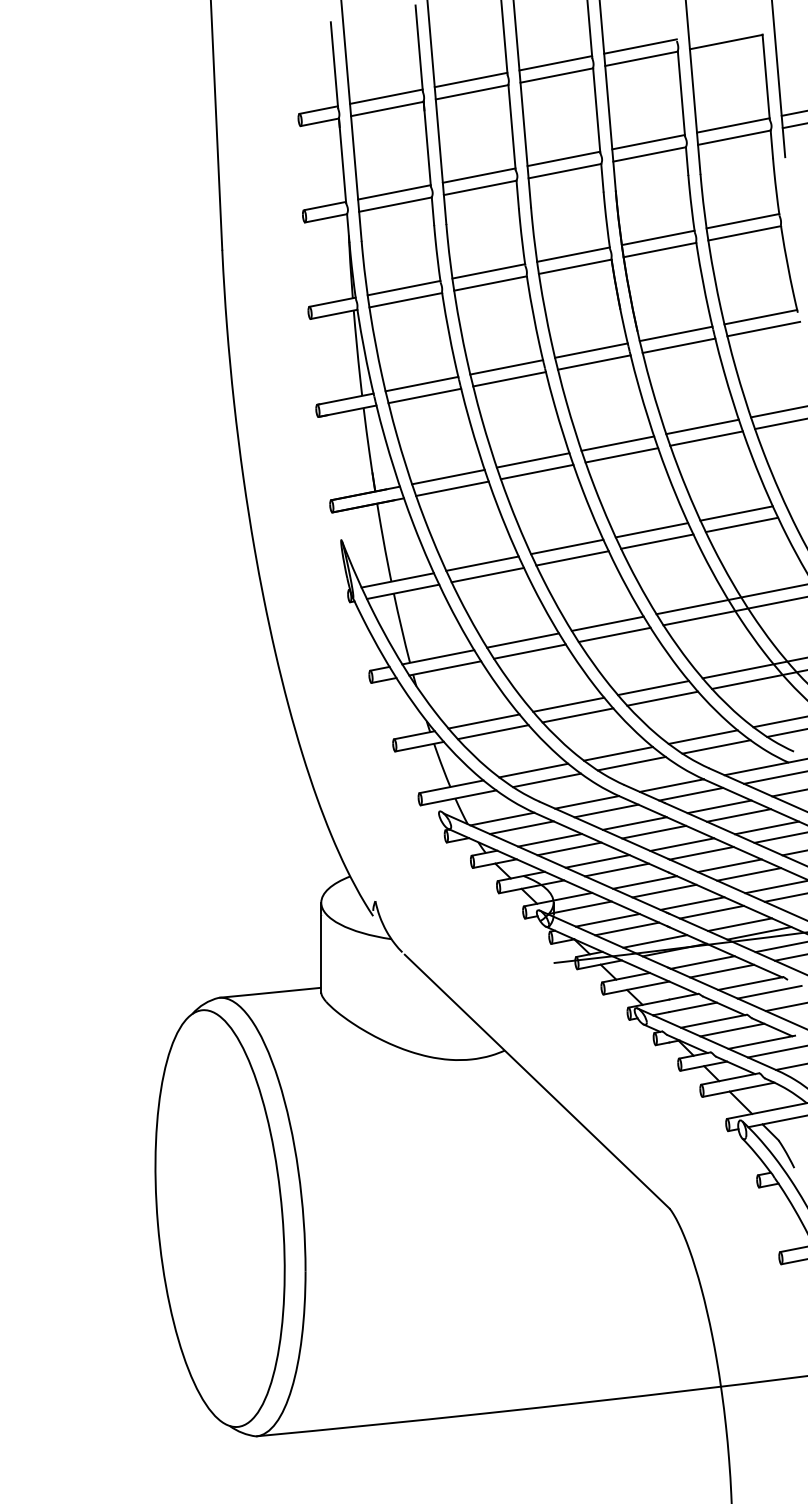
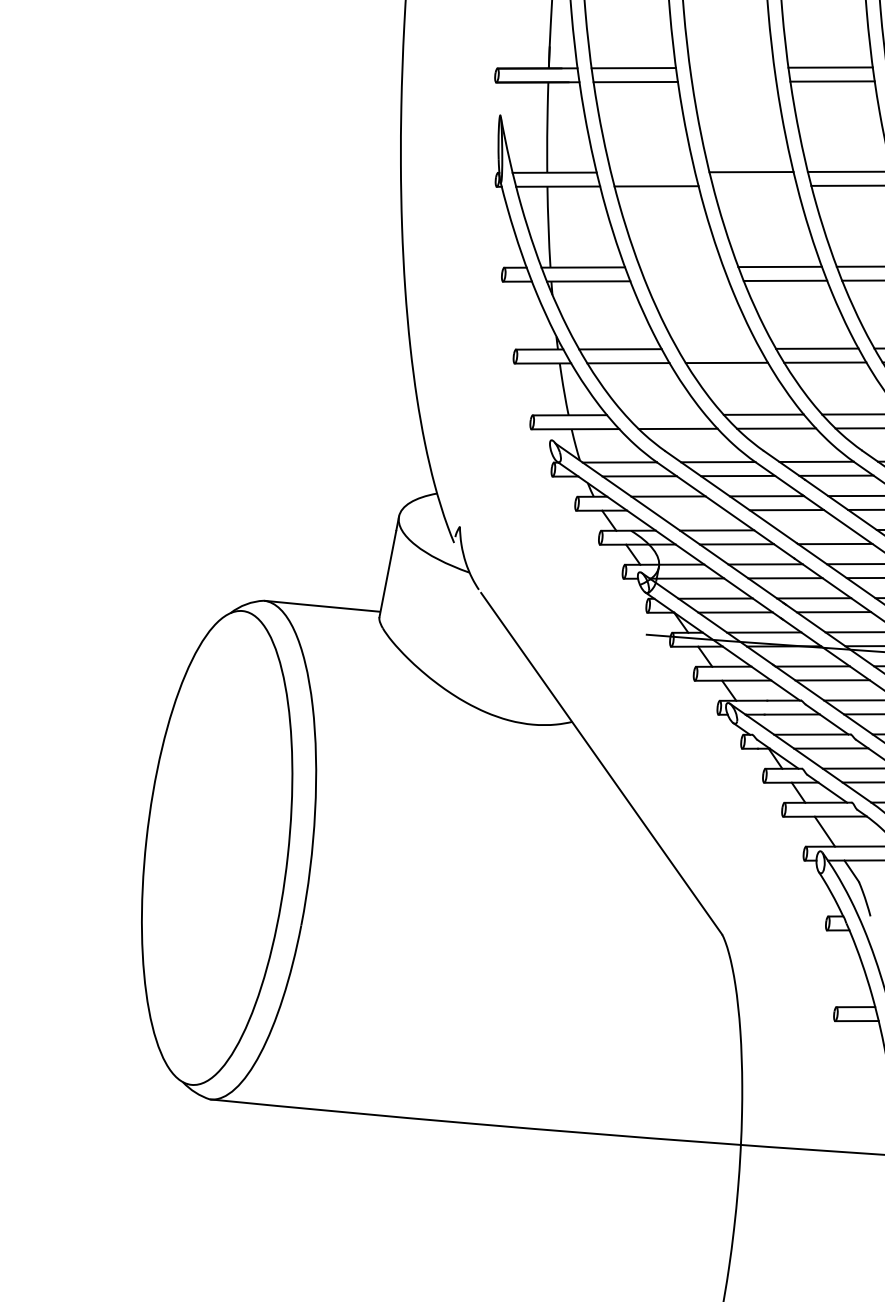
line: (532, 460) -> (731, 67), removed
line: (536, 471) -> (733, 81), removed
line: (572, 558) -> (754, 186), removed
line: (482, 563) -> (653, 172), removed
line: (523, 640) -> (682, 267), removed
line: (529, 651) -> (686, 280), removed
line: (568, 704) -> (718, 348), removed
line: (533, 770) -> (665, 414), removed
line: (682, 844) -> (815, 530), removed
line: (569, 848) -> (688, 509), removed

